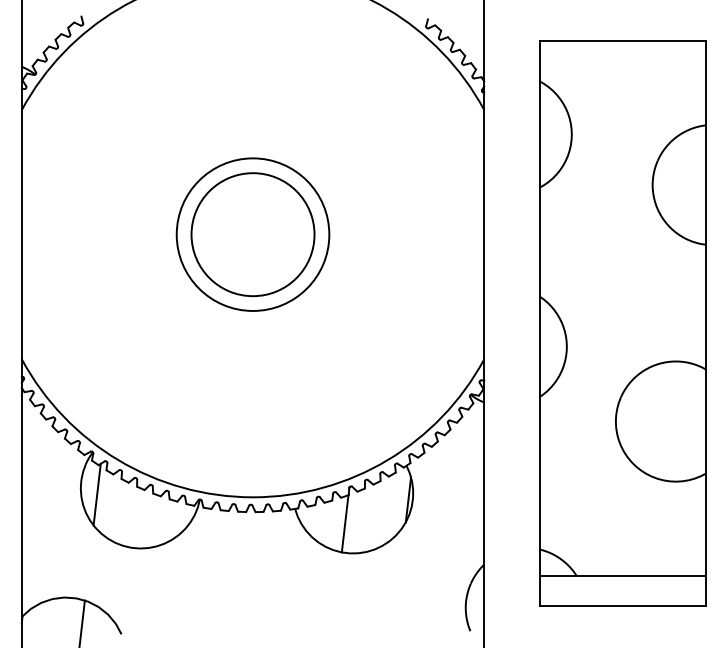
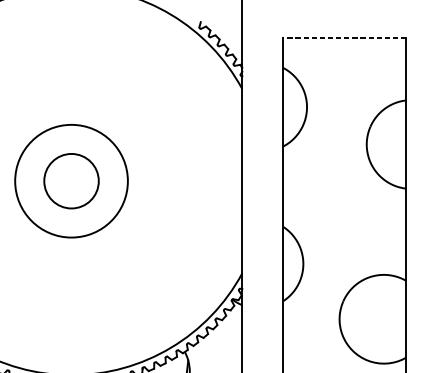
line: (622, 40) -> (344, 37), solid -> dashed
circle: (252, 234) -> (71, 181), size x0.6

